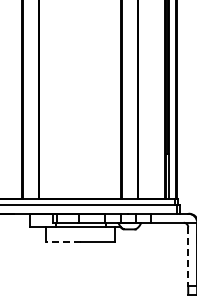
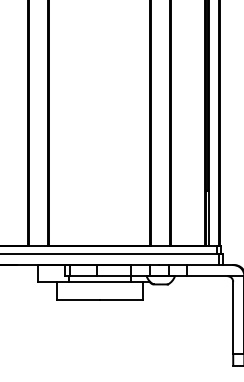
line: (63, 242) -> (78, 300), dashed -> solid
line: (188, 257) -> (233, 319), dashed -> solid

